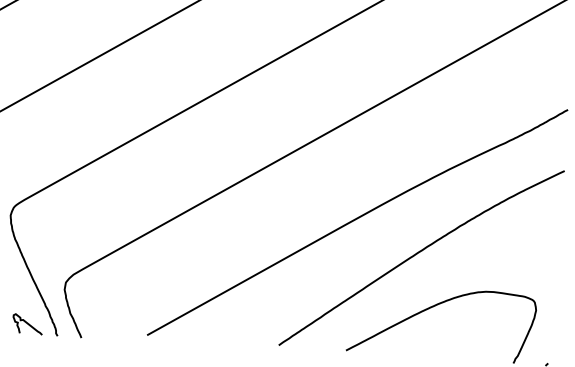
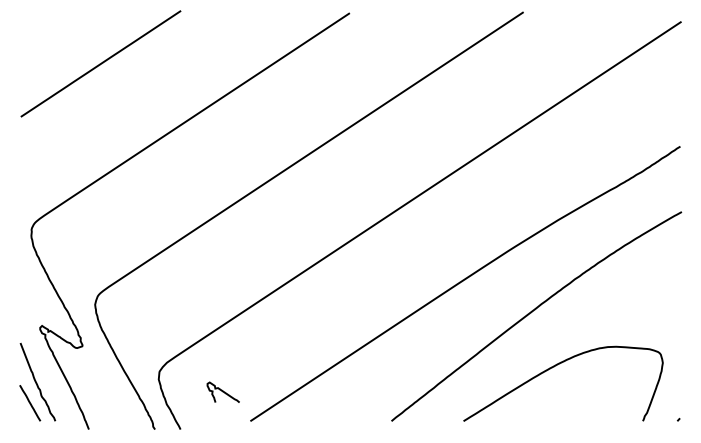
curve: (27, 323) -> (222, 391), moved

